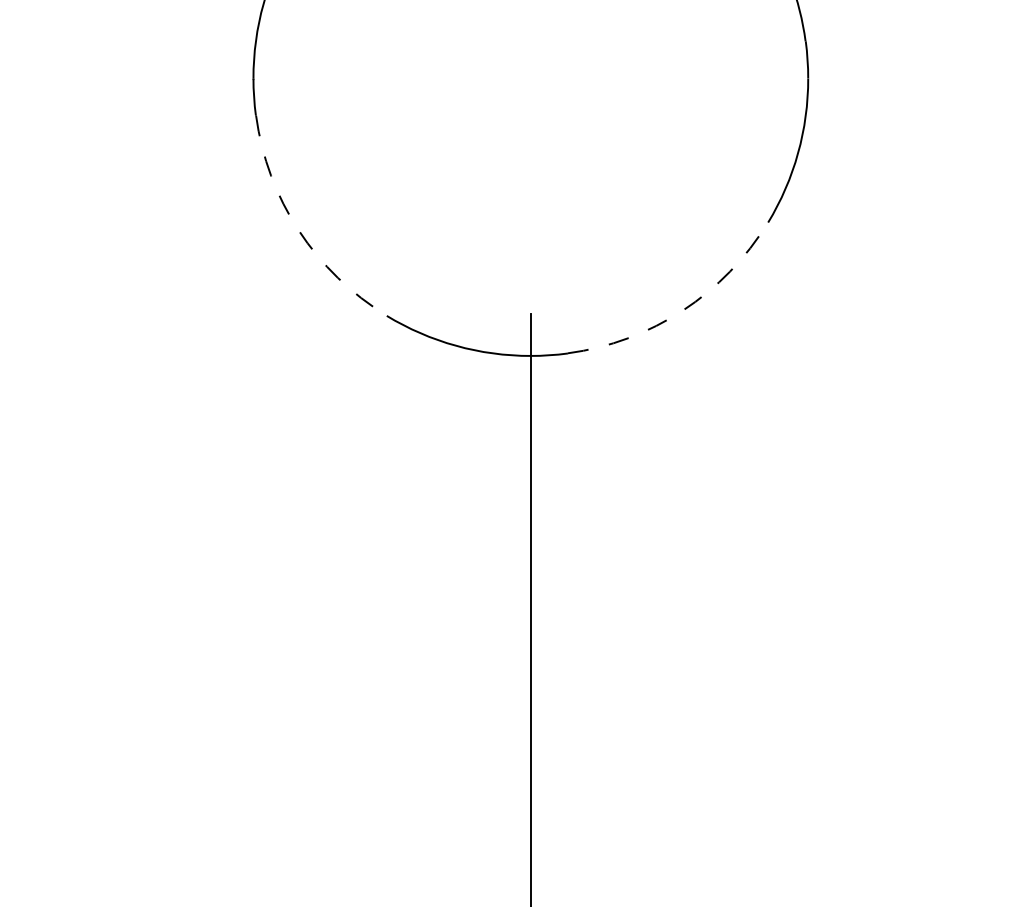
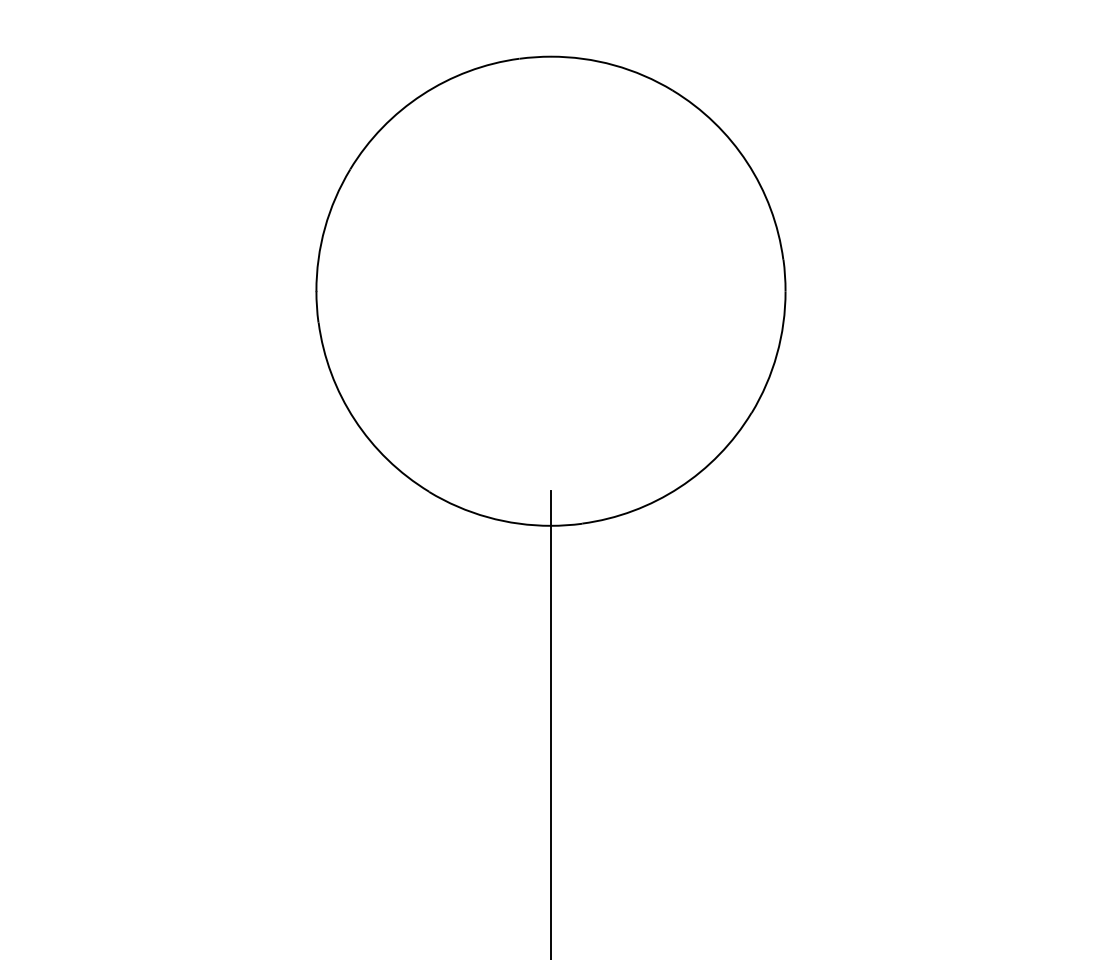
arc: (298, 230) -> (354, 419), dashed -> solid
arc: (682, 310) -> (679, 487), dashed -> solid

